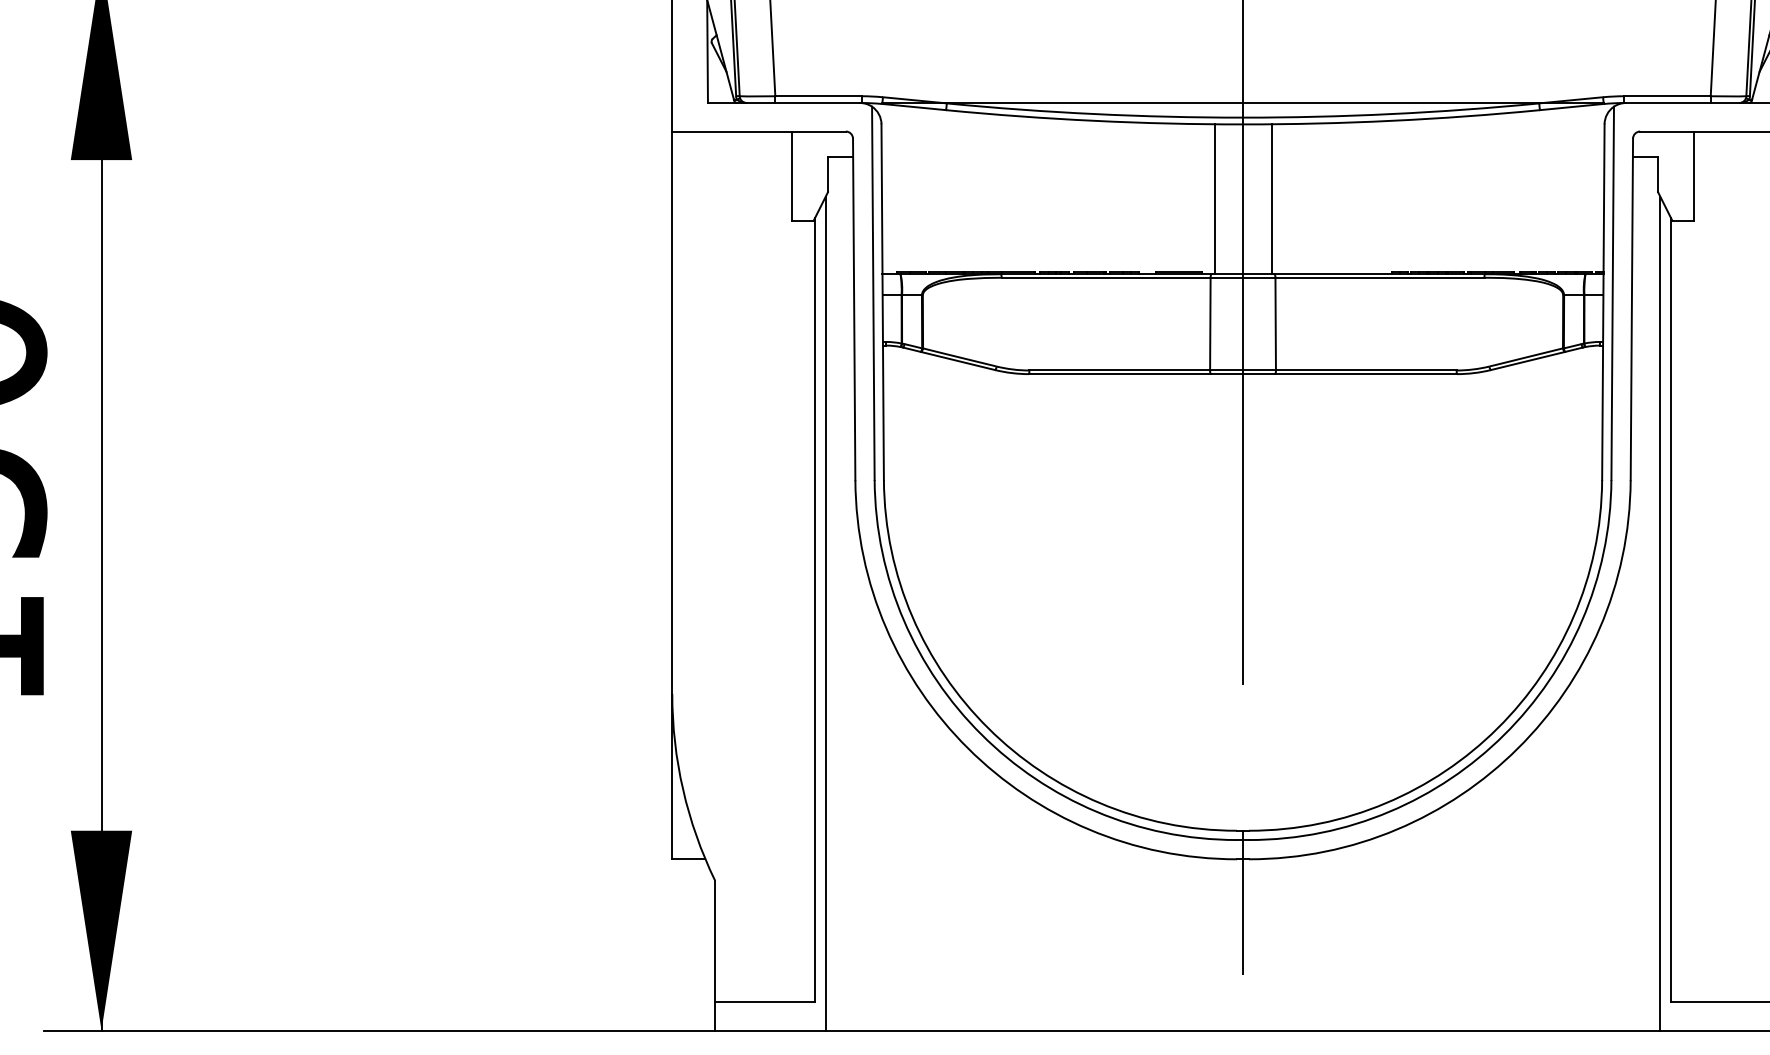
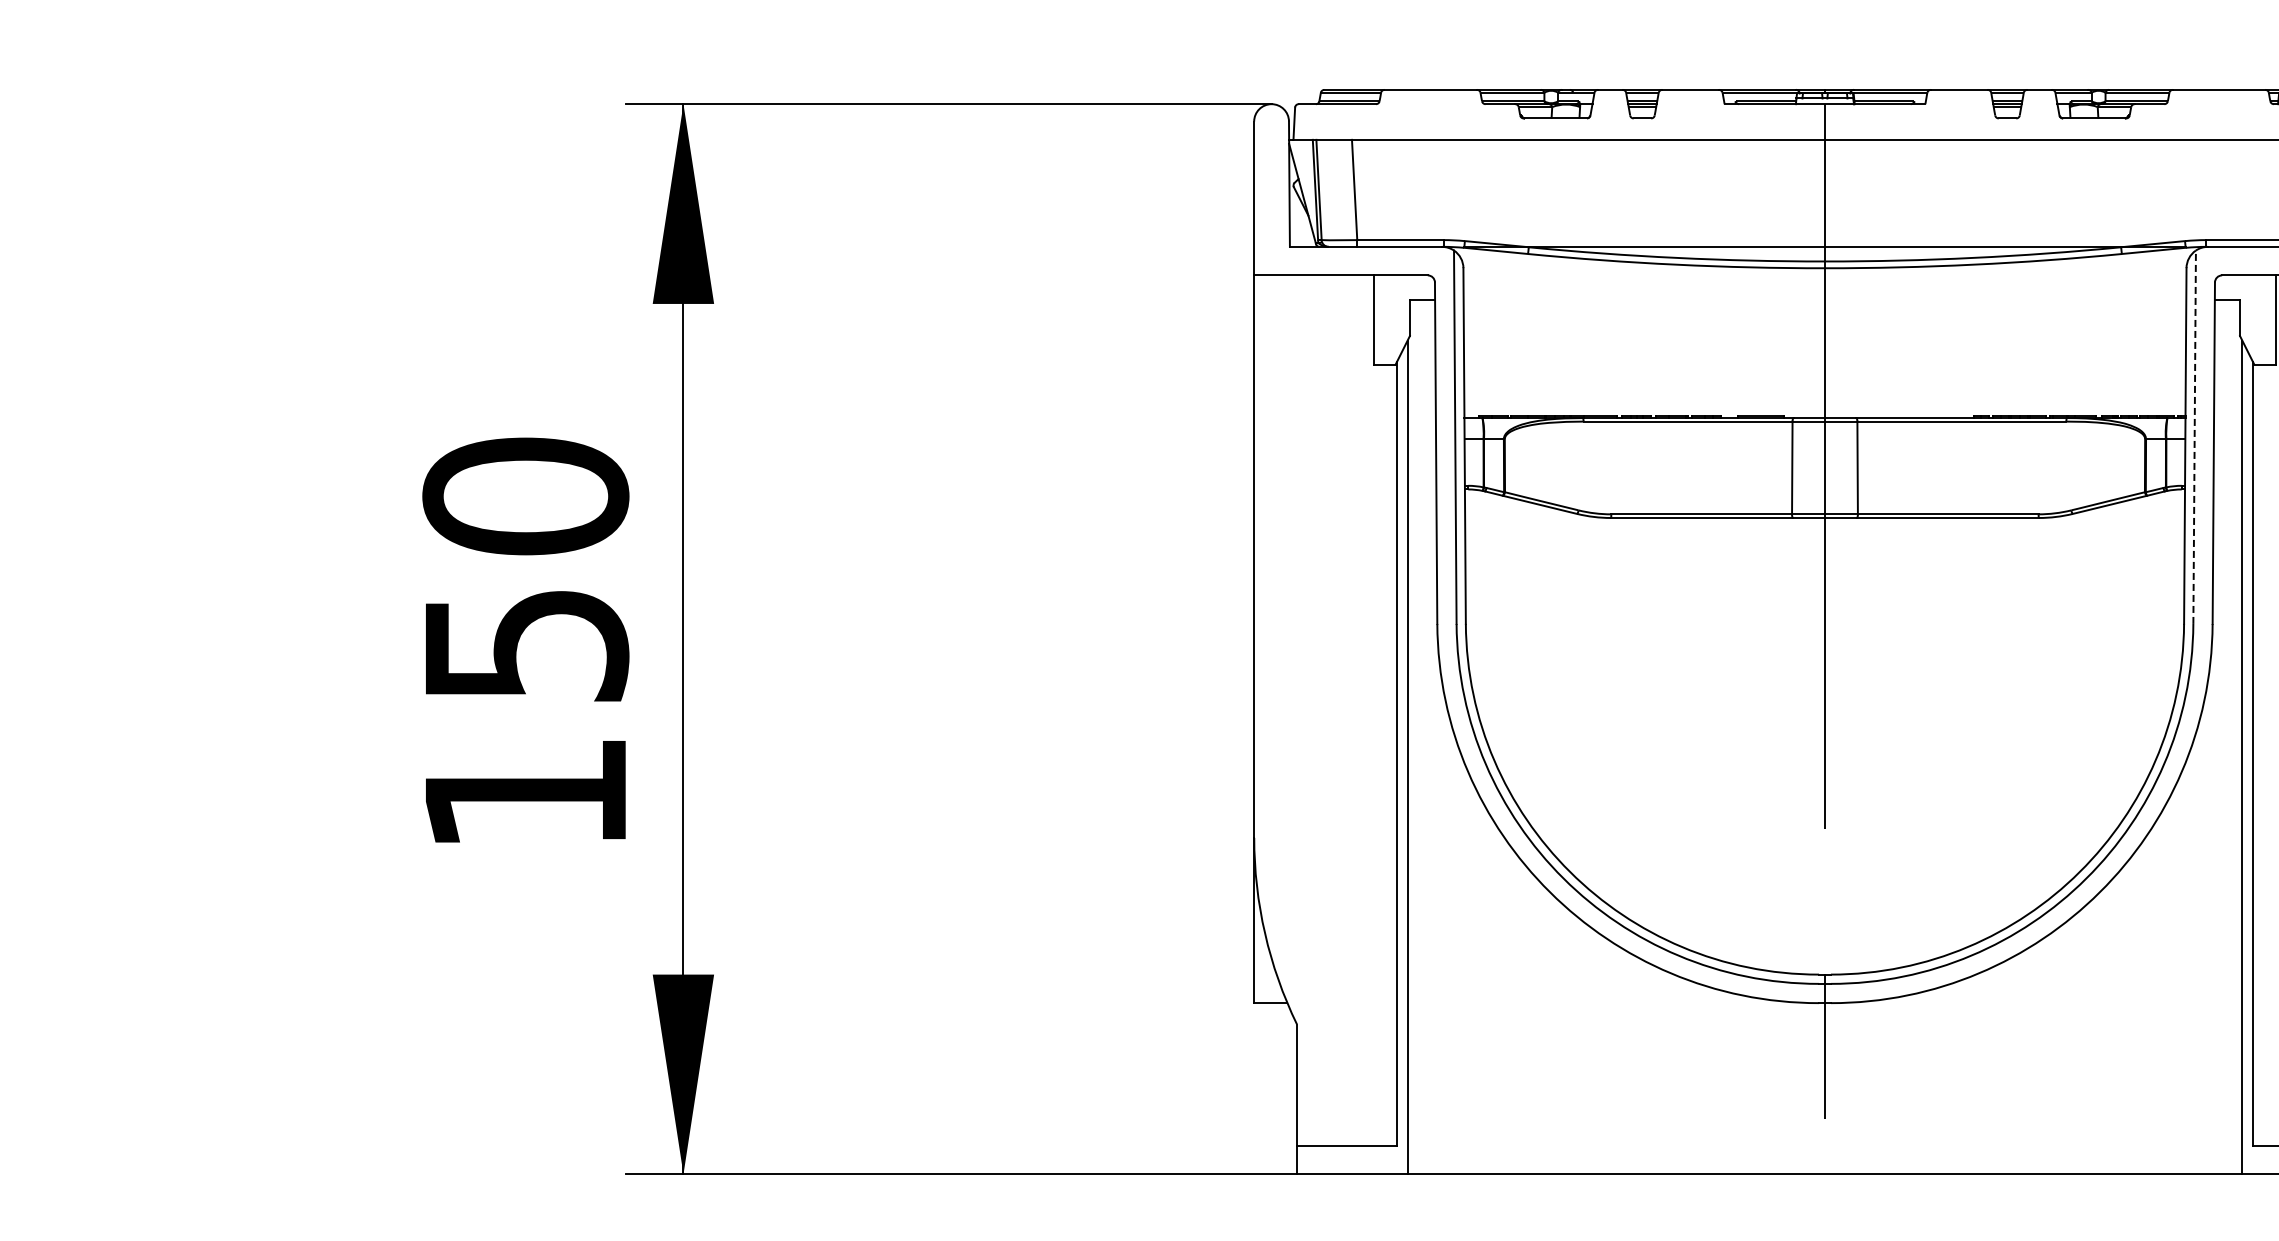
line: (1214, 199) -> (1796, 343), removed
line: (1271, 199) -> (1853, 343), removed
line: (1612, 293) -> (2194, 437), solid -> dashed

